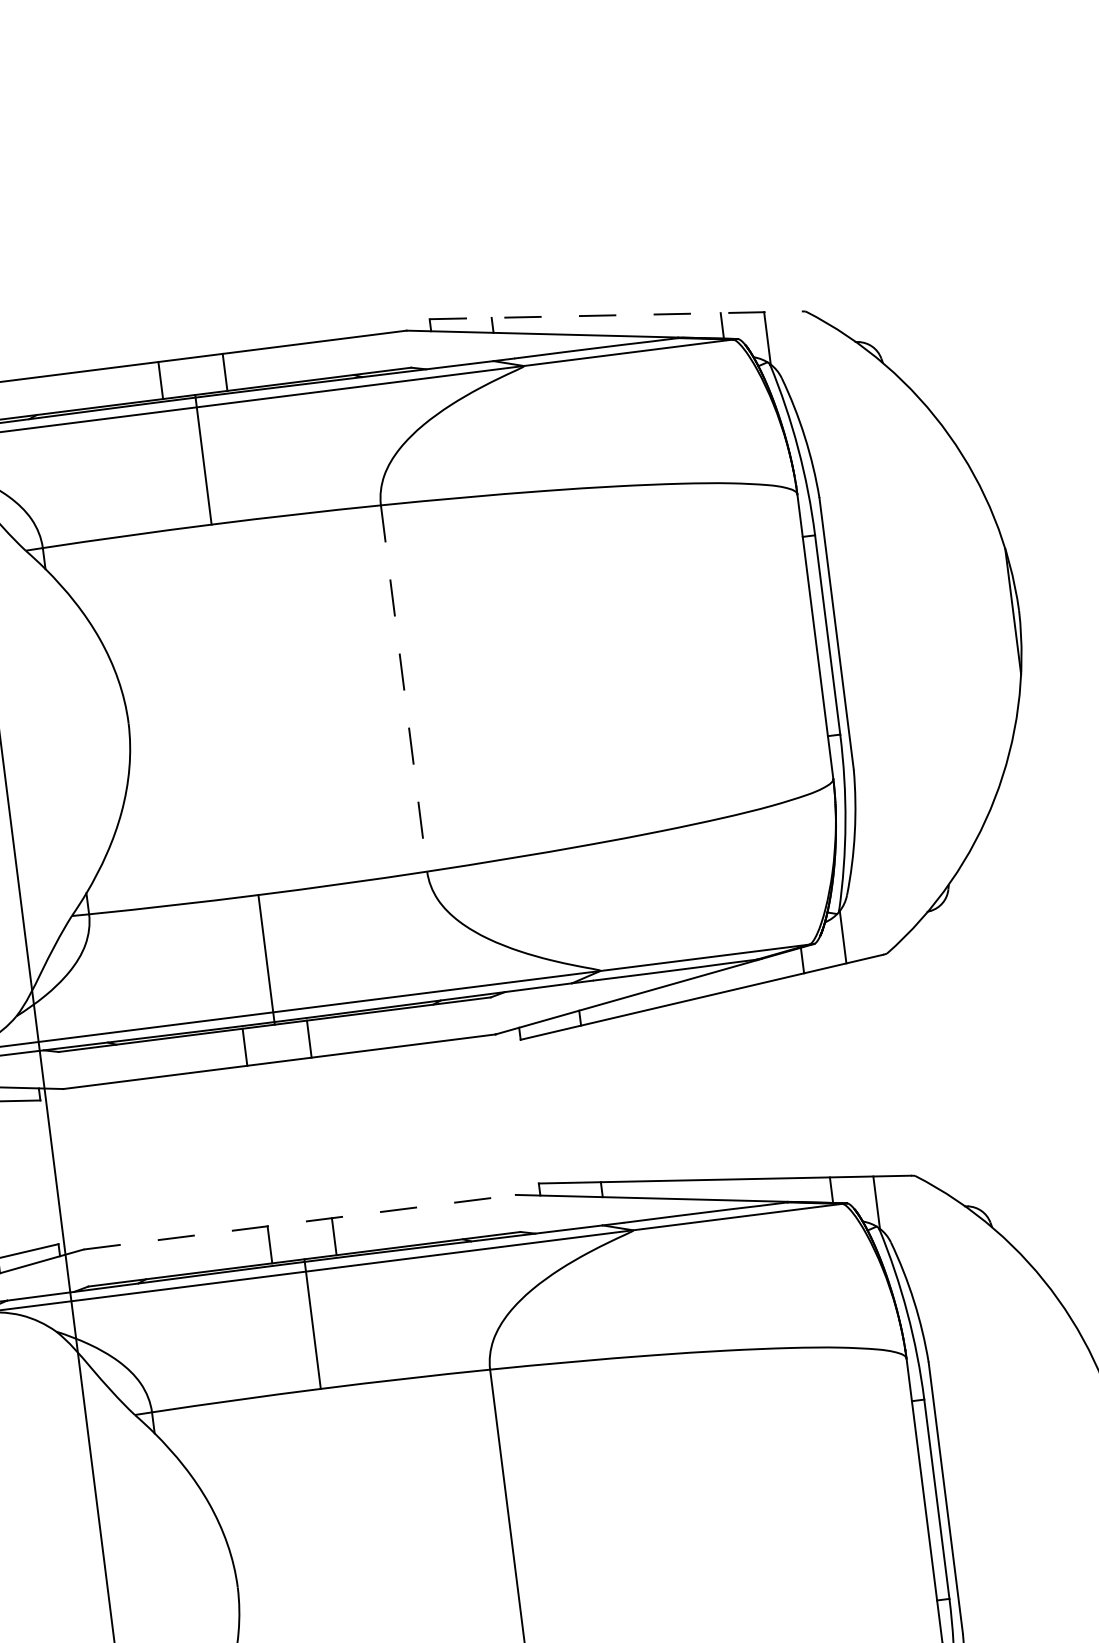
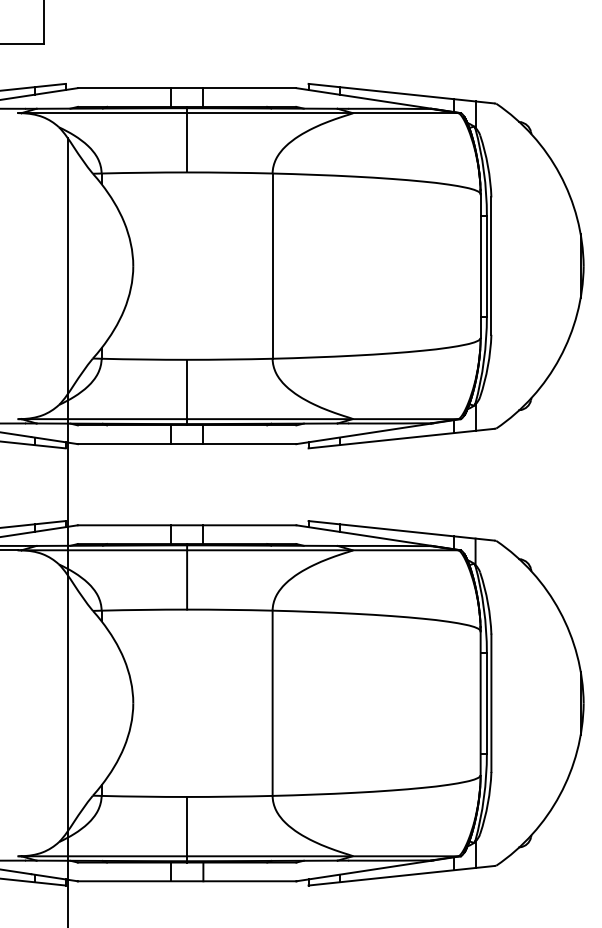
line: (615, 314) -> (401, 93), dashed -> solid
line: (403, 689) -> (272, 266), dashed -> solid
line: (300, 1222) -> (187, 525), dashed -> solid

